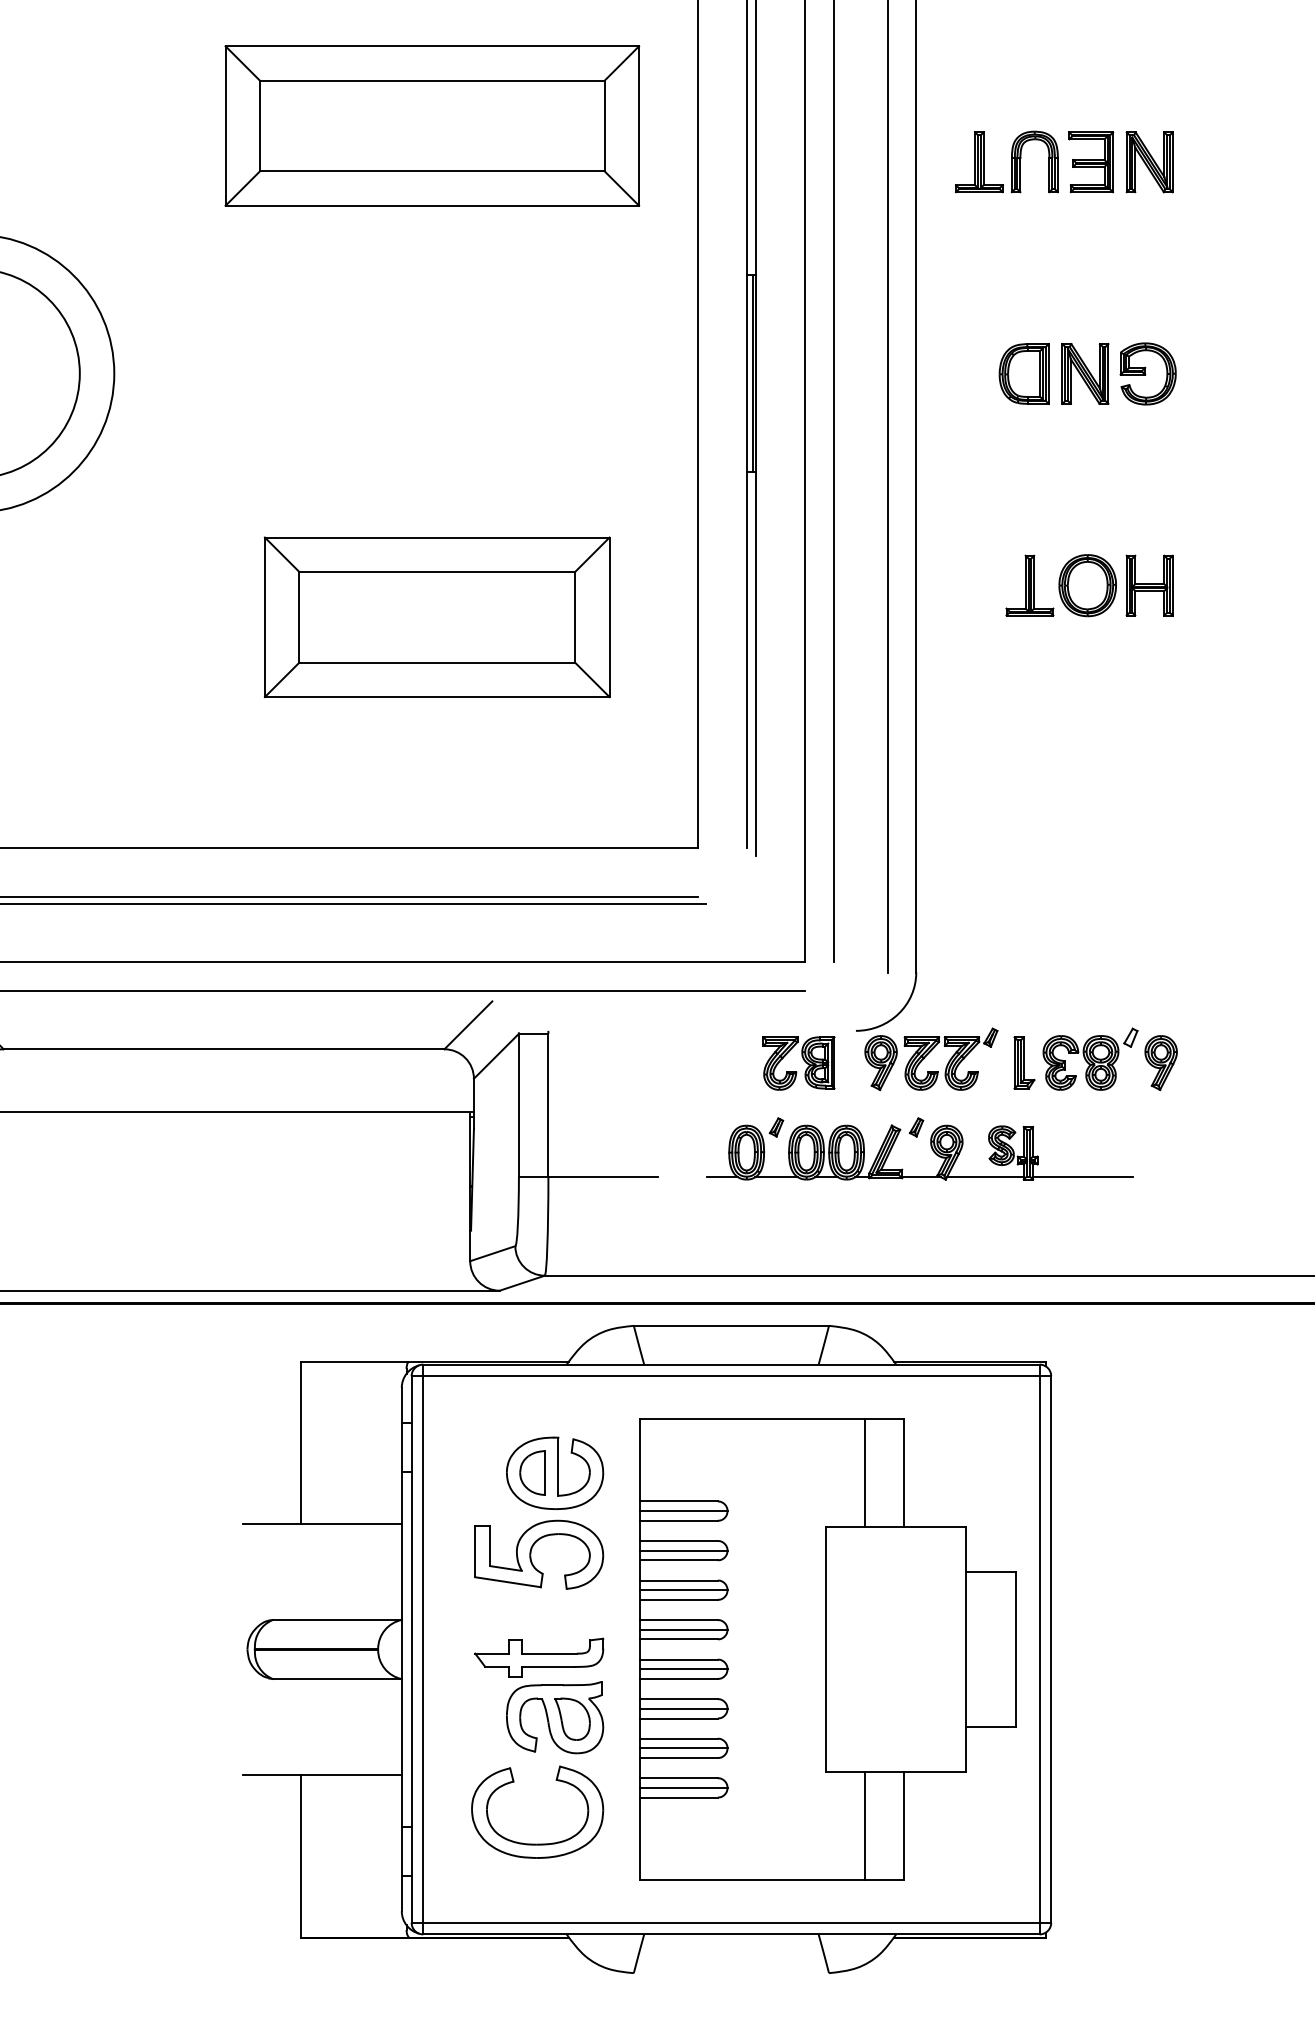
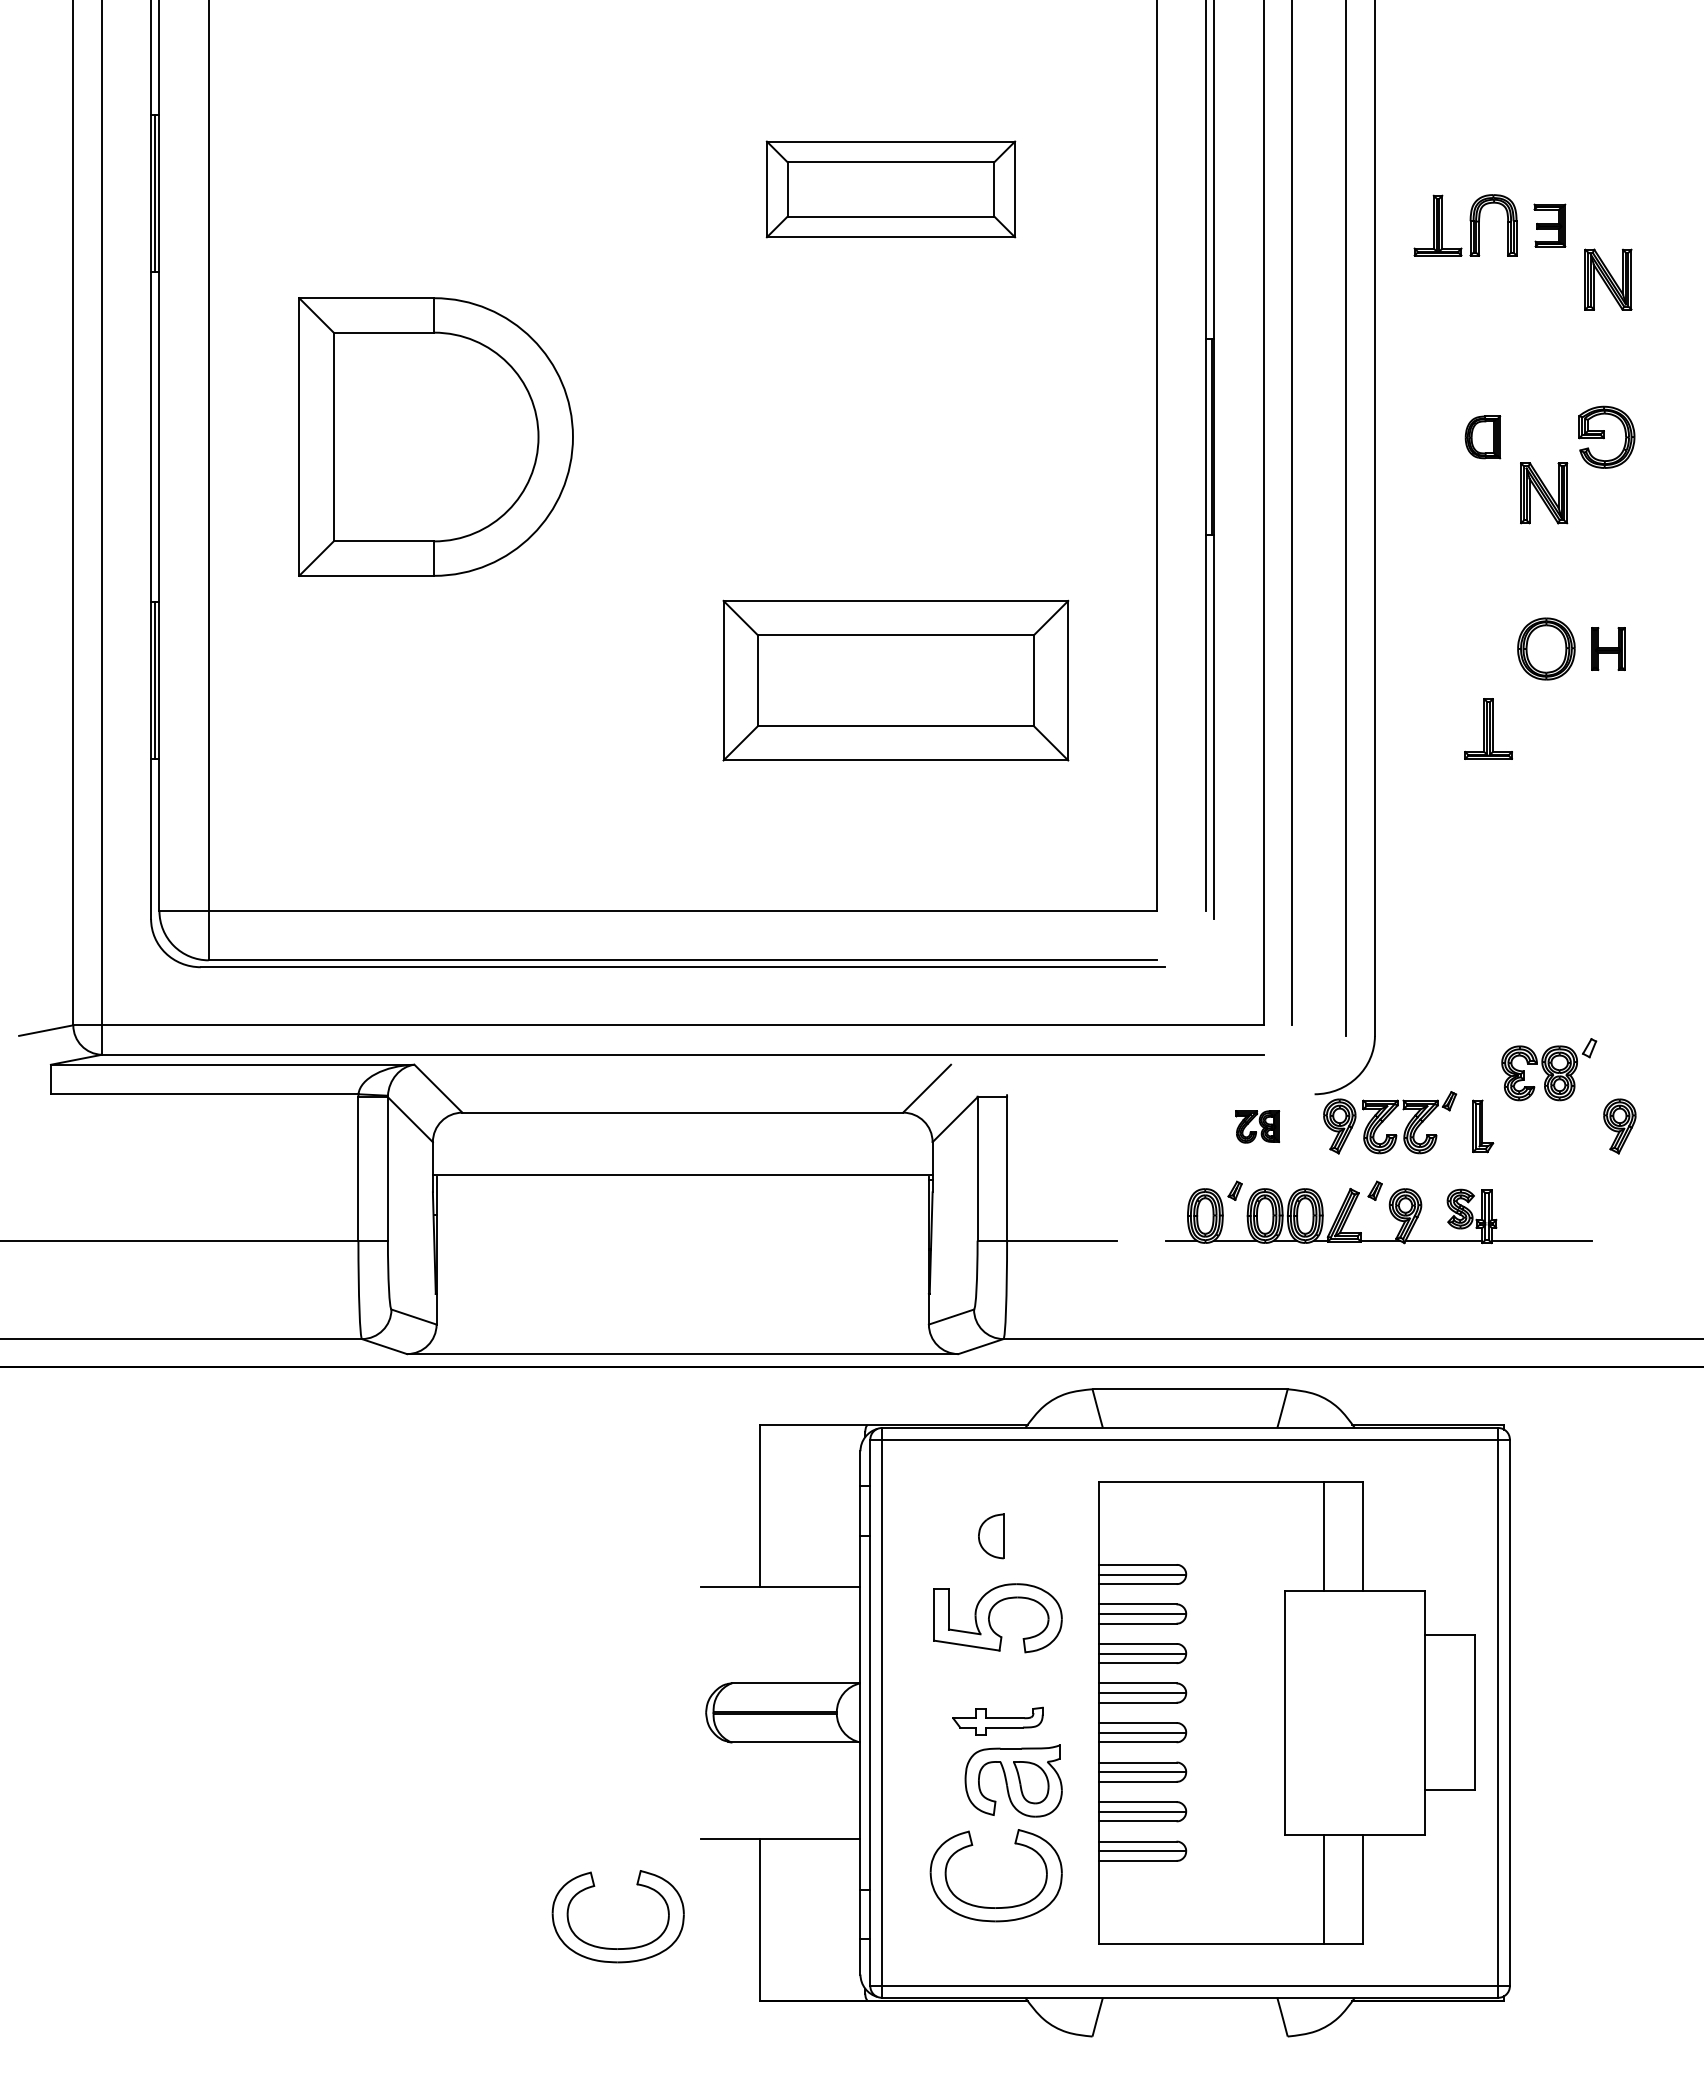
part: (431, 126) -> (890, 189), size x0.6
part: (1090, 162) -> (1549, 225), size x0.7
part: (1149, 162) -> (1608, 279), moved
part: (1023, 374) -> (1482, 437), size x0.7
part: (1085, 374) -> (1544, 493), moved
part: (1029, 585) -> (1488, 728), moved
part: (1149, 585) -> (1608, 648), size x0.7
part: (1090, 1059) -> (1549, 1069), moved
part: (798, 1063) -> (1257, 1126), size x0.6
part: (554, 1473) -> (1013, 1536), removed
part: (538, 1657) -> (997, 1720), size x0.7
part: (158, 1885) -> (617, 1948), added

